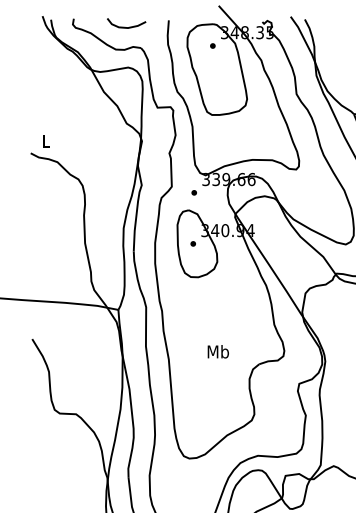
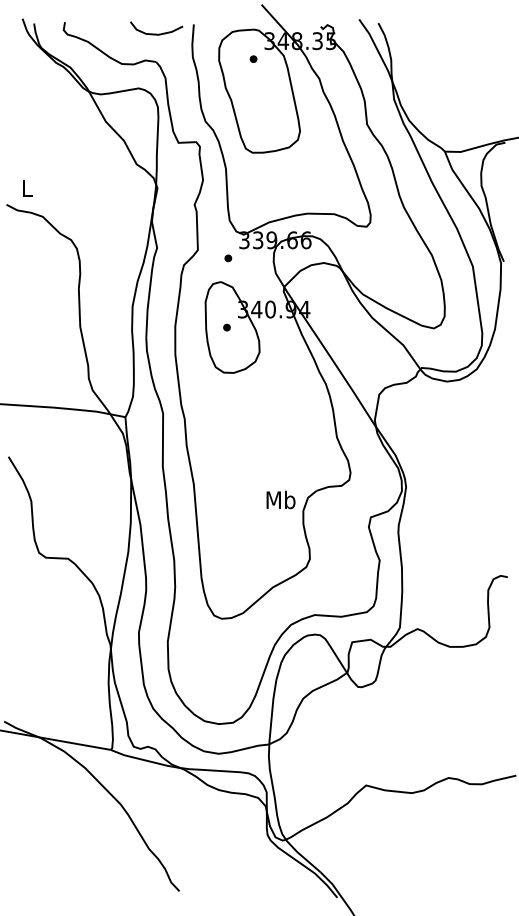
curve: (126, 27) -> (156, 33), moved
text: (217, 351) -> (280, 499), moved

